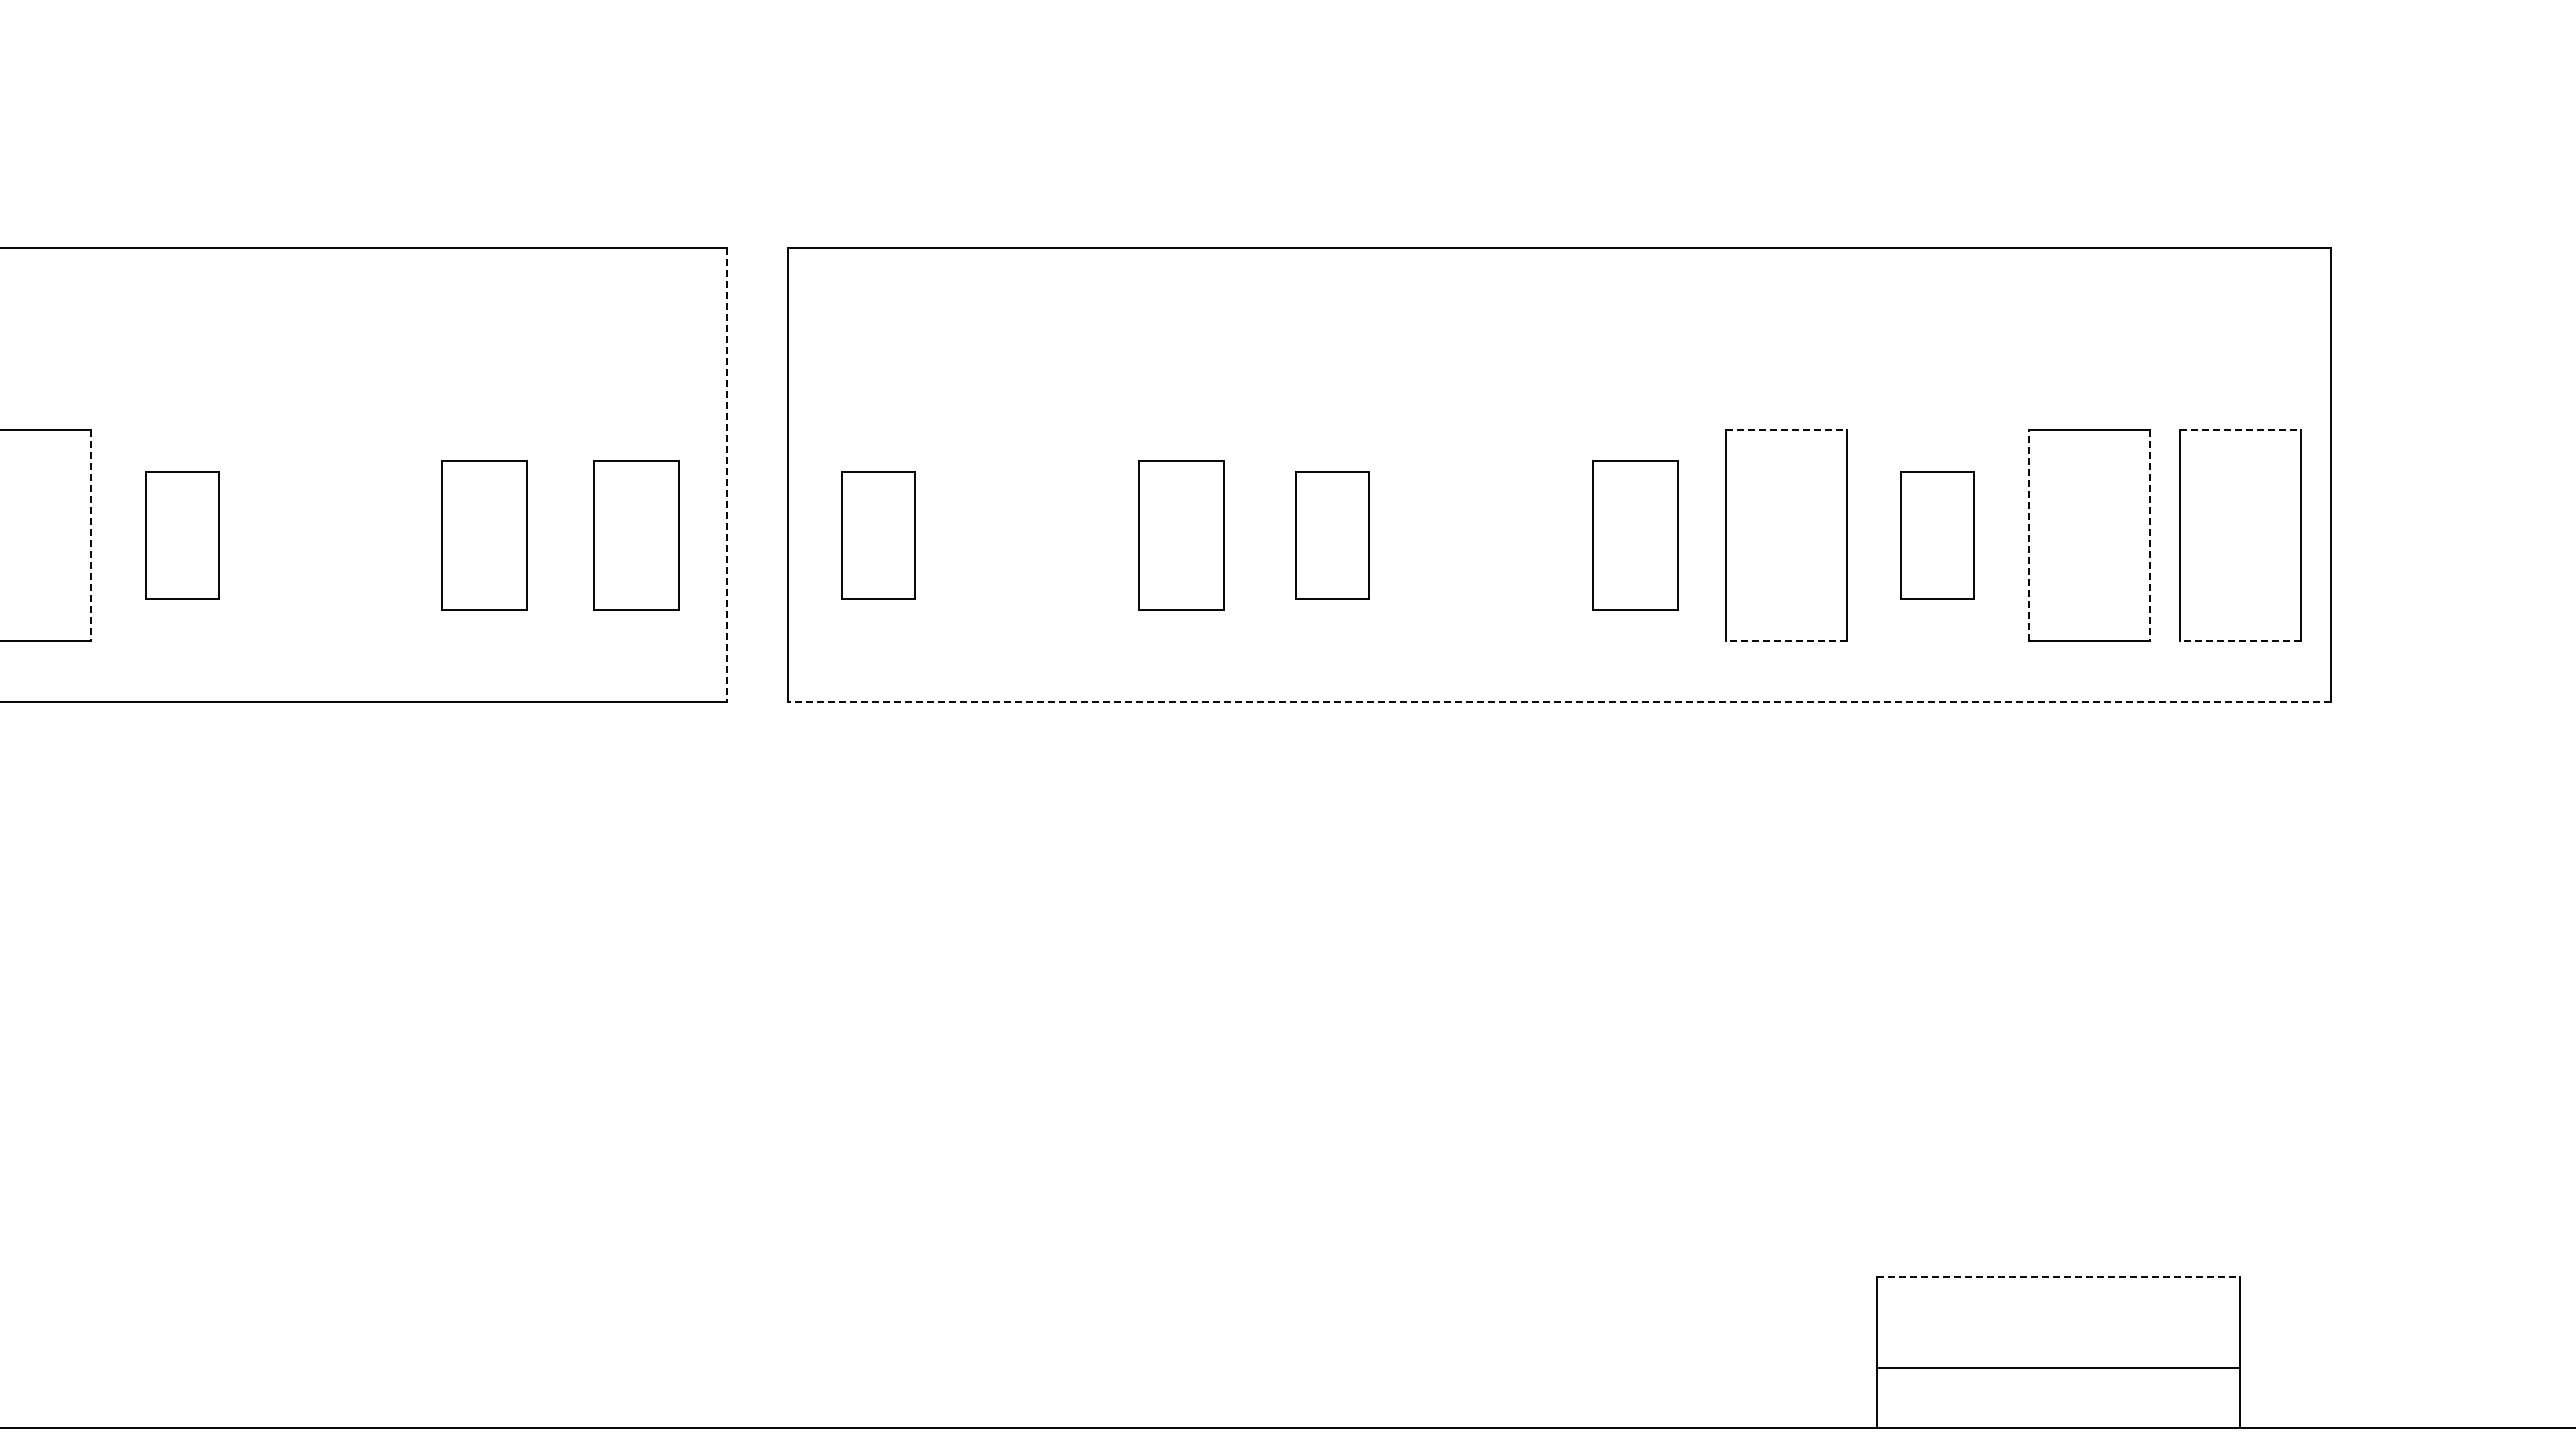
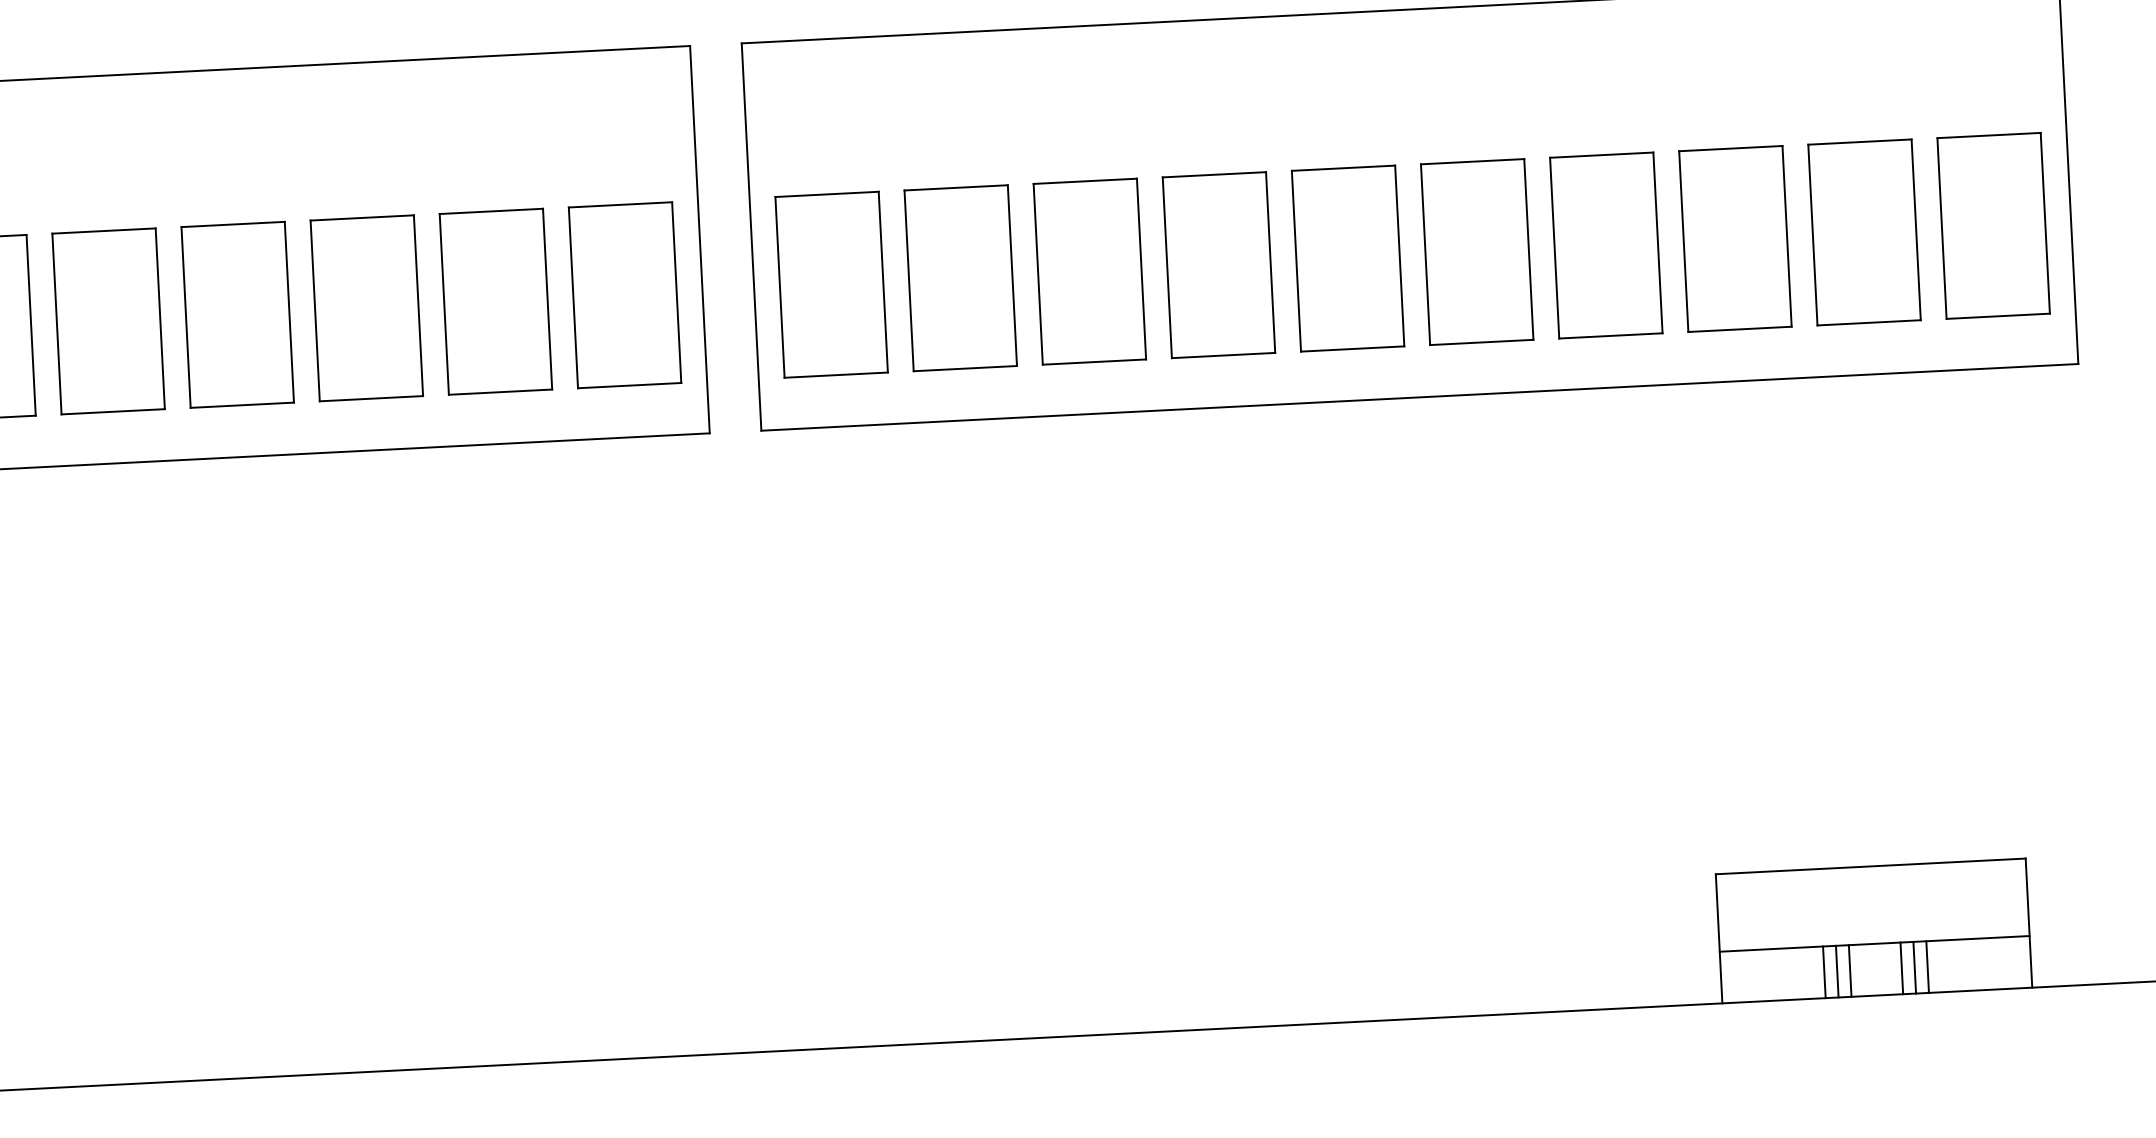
line: (1786, 429) -> (1601, 155), dashed -> solid
line: (2240, 429) -> (1989, 135), dashed -> solid
line: (727, 475) -> (700, 240), dashed -> solid
line: (91, 535) -> (160, 318), dashed -> solid
part: (182, 535) -> (238, 314), size x1.67
part: (333, 535) -> (366, 308), added
part: (484, 535) -> (495, 301), size x1.43
part: (636, 535) -> (625, 295), size x1.43
part: (878, 535) -> (831, 284), size x1.67
part: (1029, 535) -> (960, 278), added
part: (1181, 535) -> (1090, 271), size x1.43
part: (1332, 535) -> (1219, 265), size x1.67
part: (1483, 535) -> (1347, 258), added
part: (1635, 535) -> (1477, 252), size x1.43
part: (1937, 535) -> (1735, 238), size x1.67
line: (2028, 535) -> (1812, 235), dashed -> solid
line: (2149, 535) -> (1916, 229), dashed -> solid
line: (1786, 641) -> (1610, 335), dashed -> solid
line: (2240, 641) -> (1998, 316), dashed -> solid
line: (1559, 702) -> (1419, 397), dashed -> solid
line: (2058, 1277) -> (1870, 866), dashed -> solid
line: (1998, 1397) -> (1824, 971), added
line: (2013, 1397) -> (1837, 971), added
line: (2028, 1397) -> (1850, 970), added
line: (2089, 1397) -> (1902, 967), added
line: (2104, 1397) -> (1914, 967), added
line: (2119, 1397) -> (1927, 966), added

